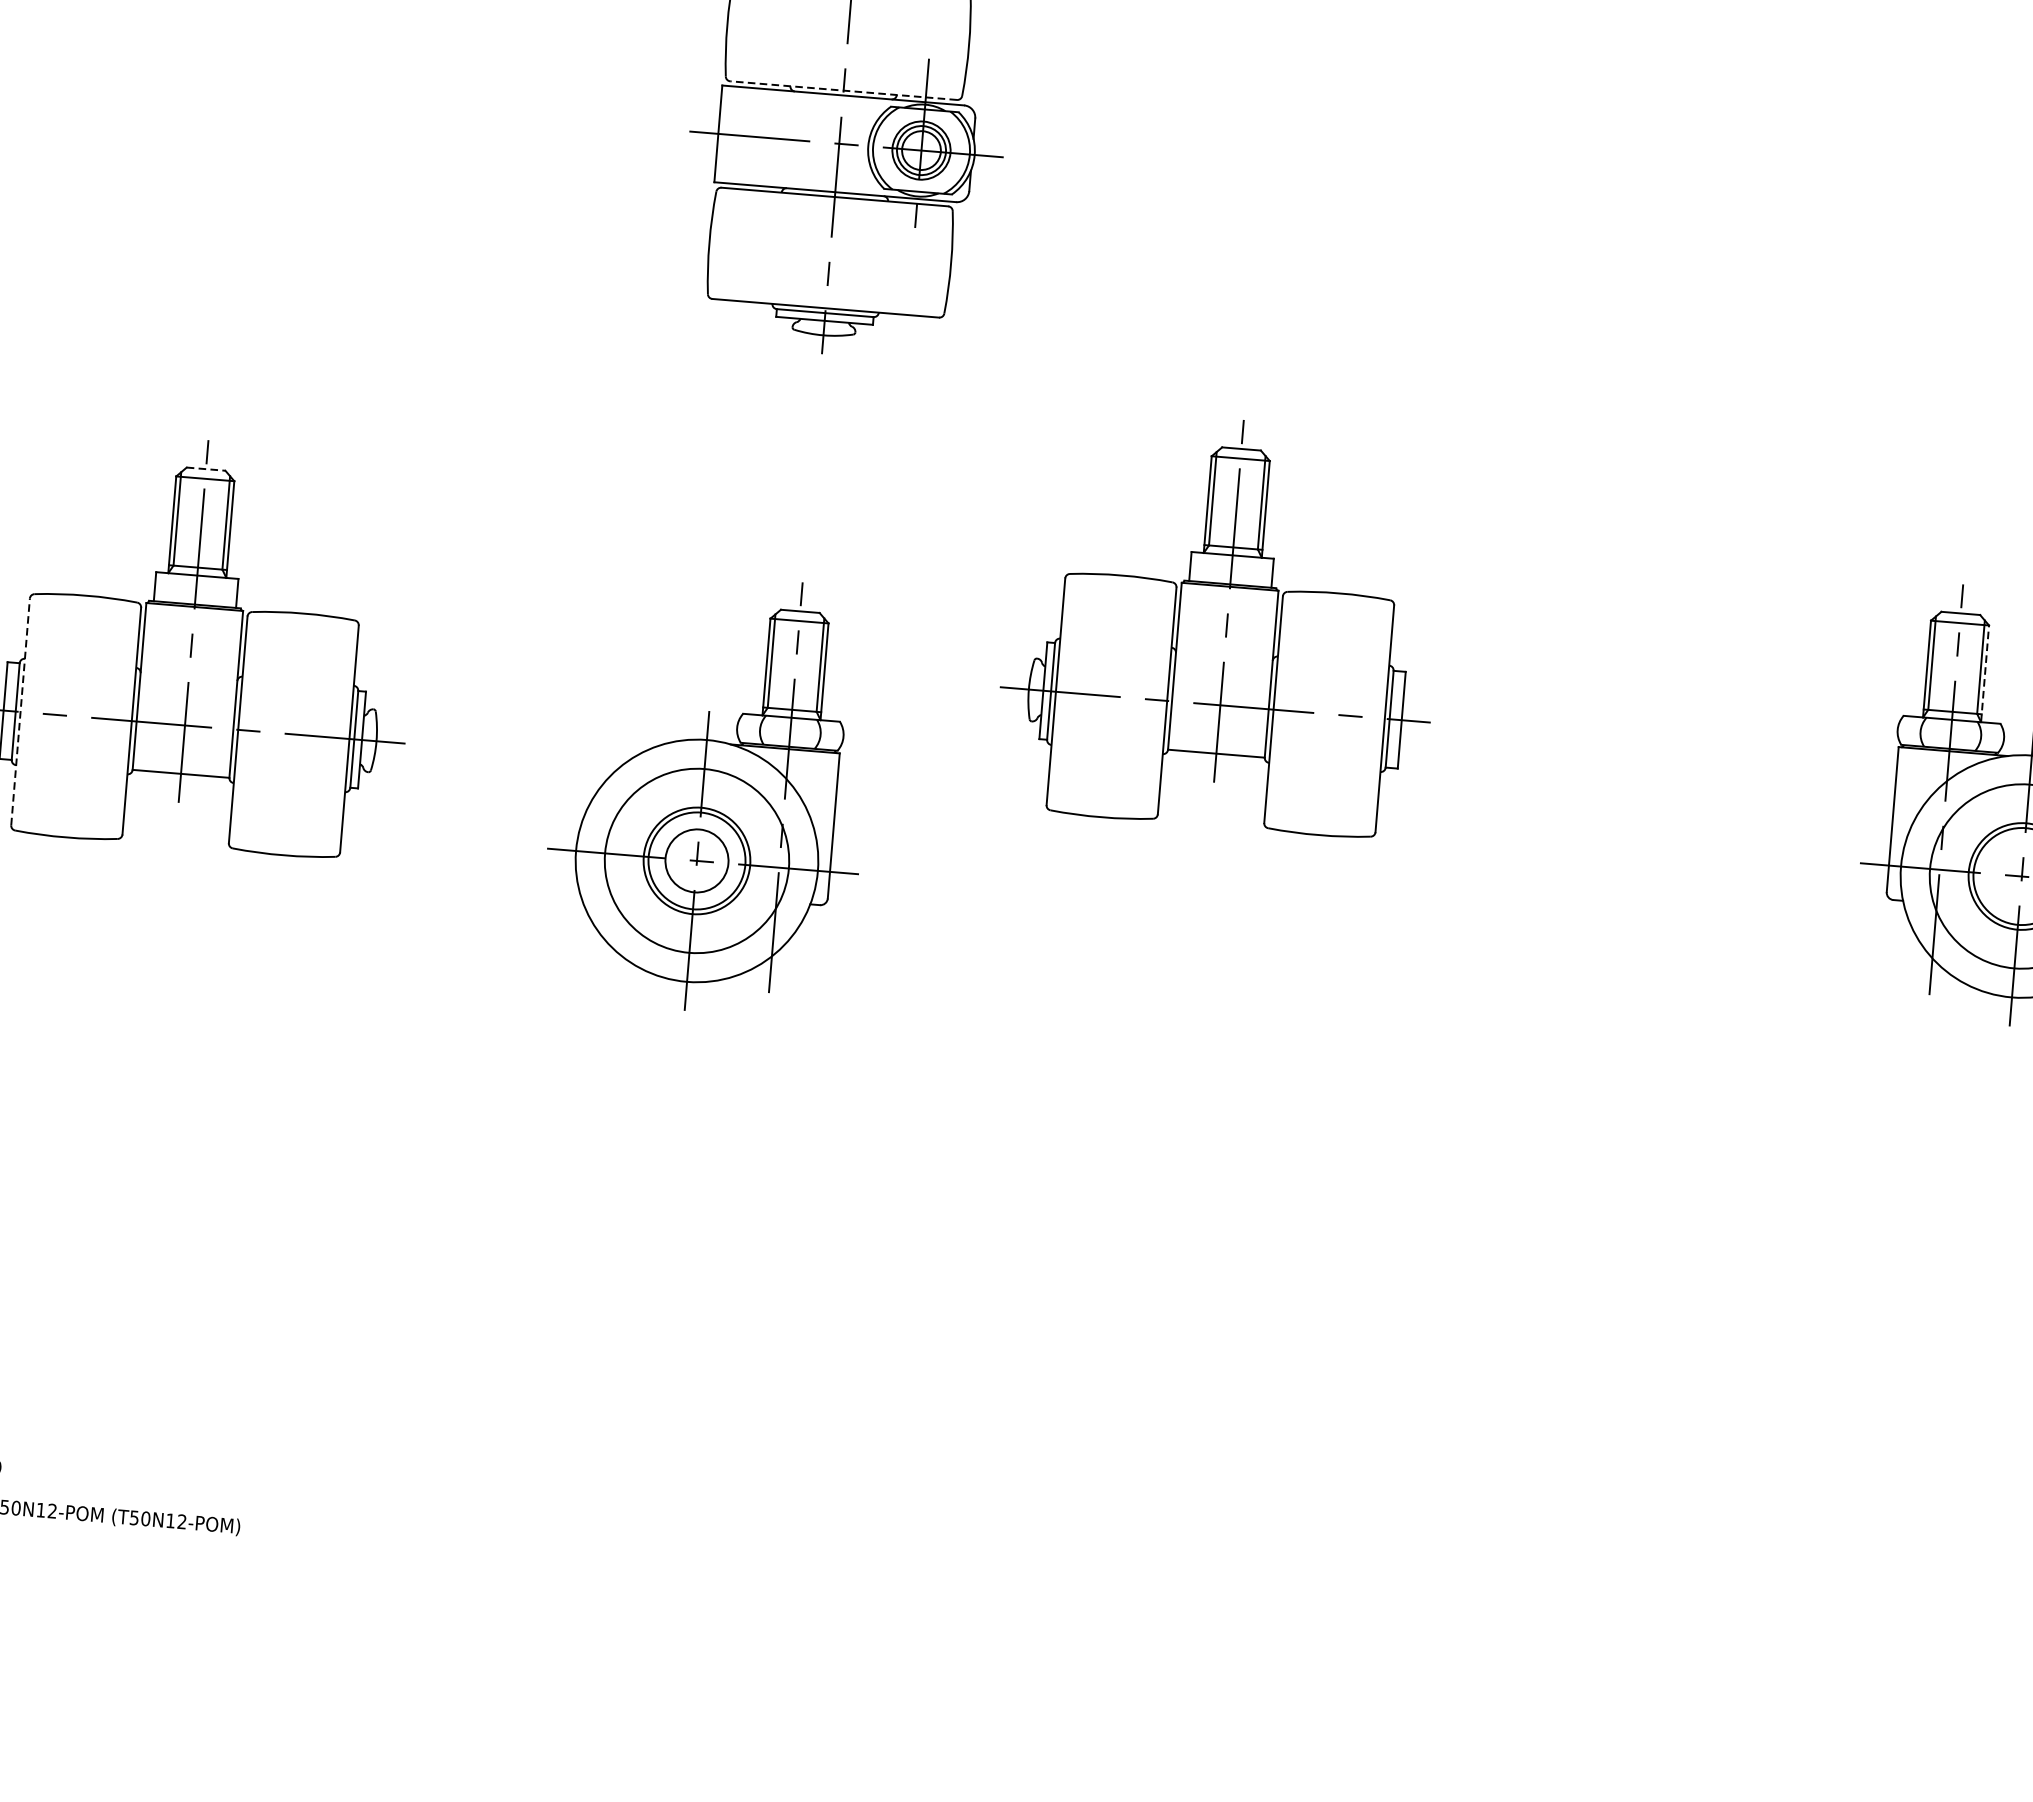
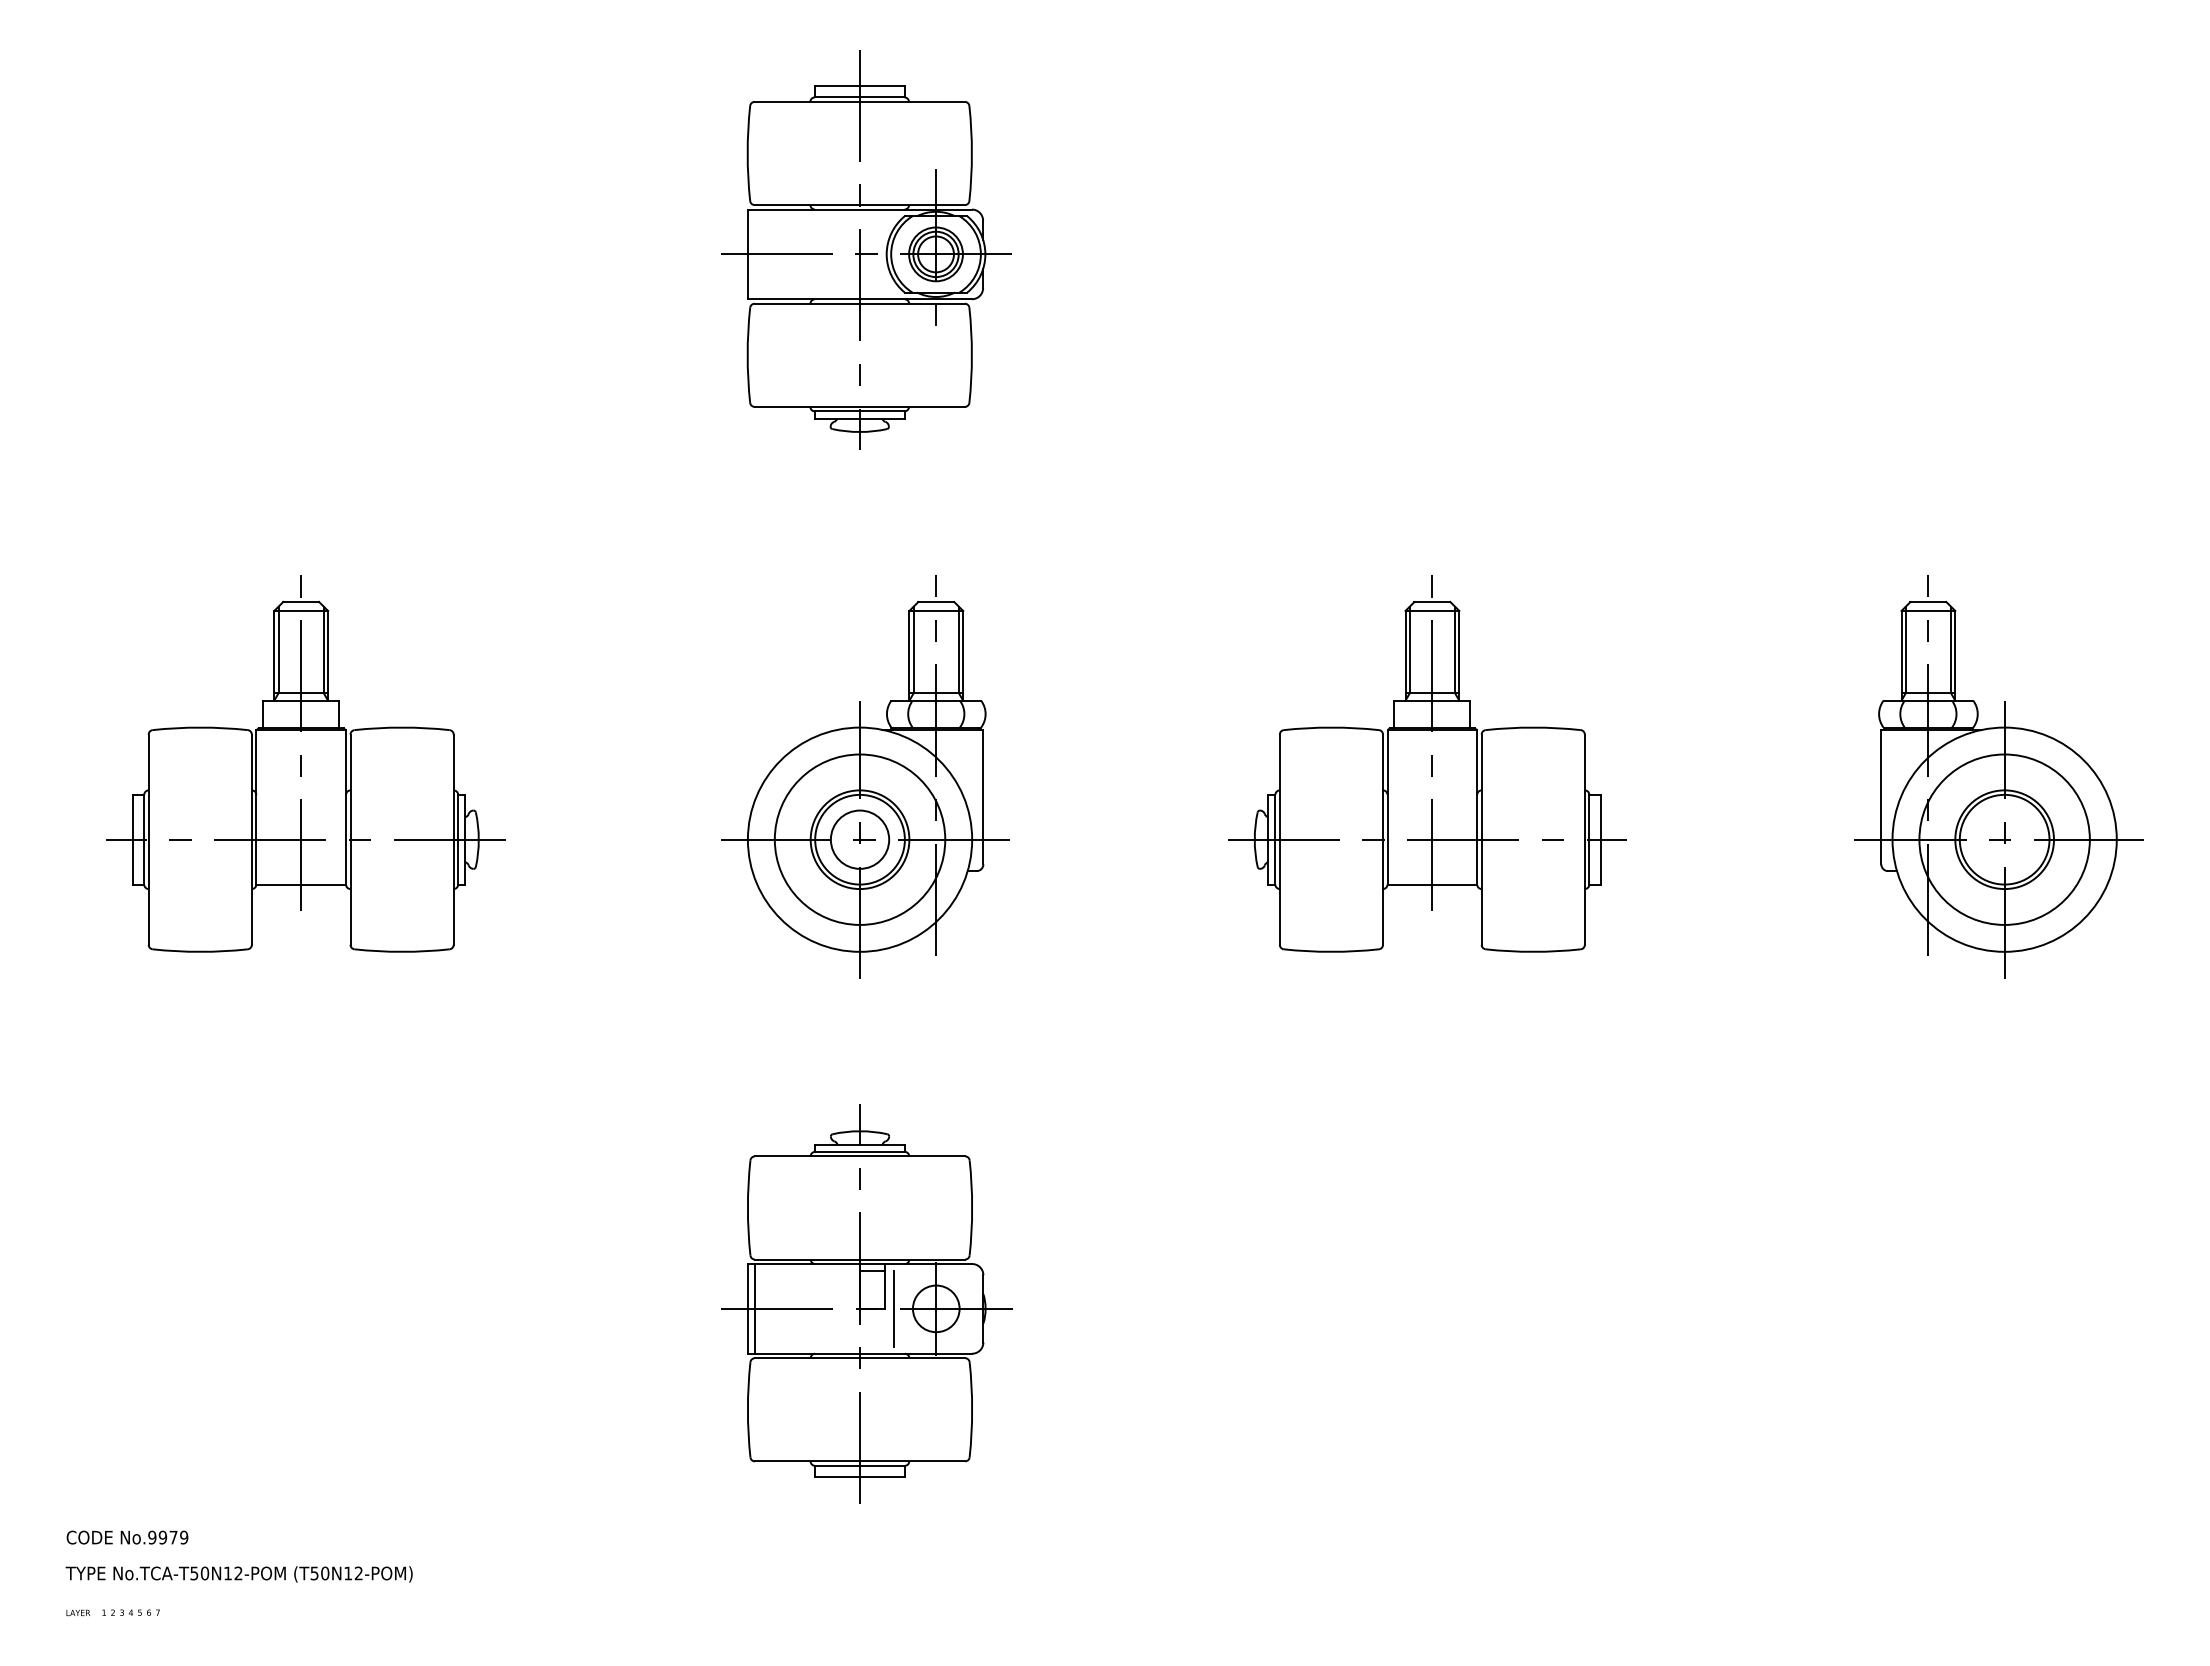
line: (843, 91) -> (859, 205), dashed -> solid
line: (206, 469) -> (301, 602), dashed -> solid
part: (1221, 622) -> (1427, 763), moved
line: (1985, 673) -> (1955, 655), dashed -> solid
line: (20, 711) -> (148, 839), dashed -> solid
part: (708, 793) -> (865, 776), moved
part: (753, 1275) -> (866, 1303), added

